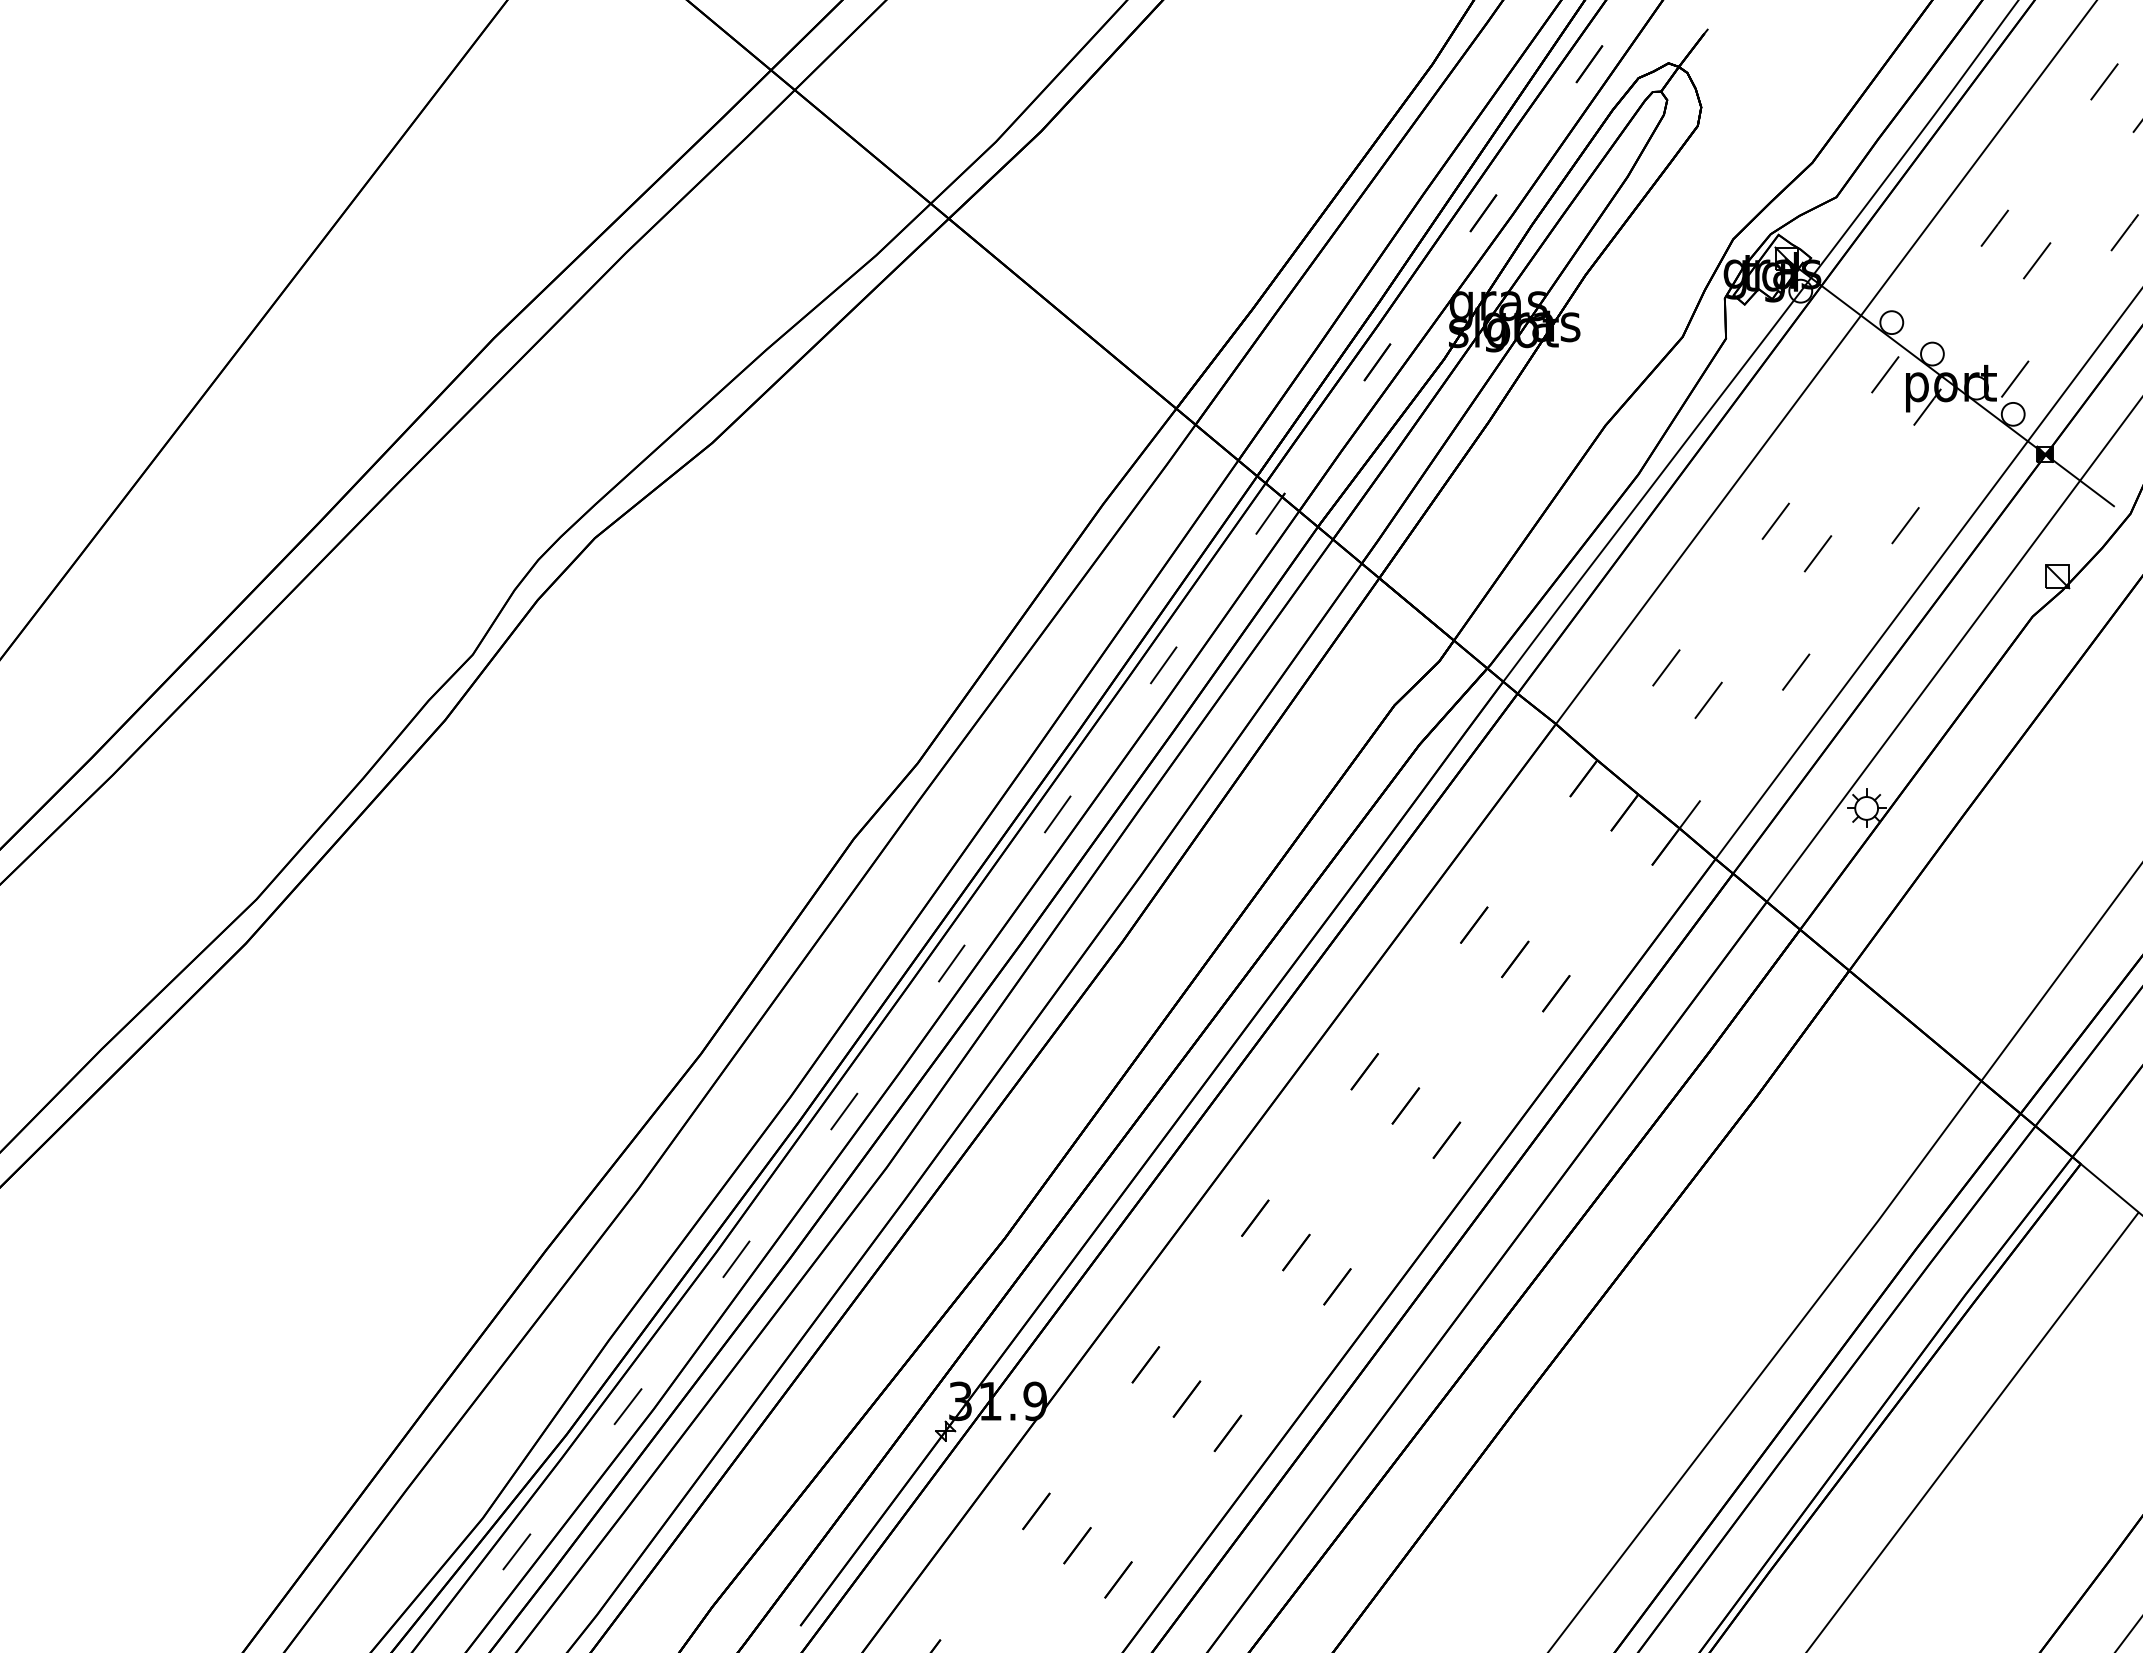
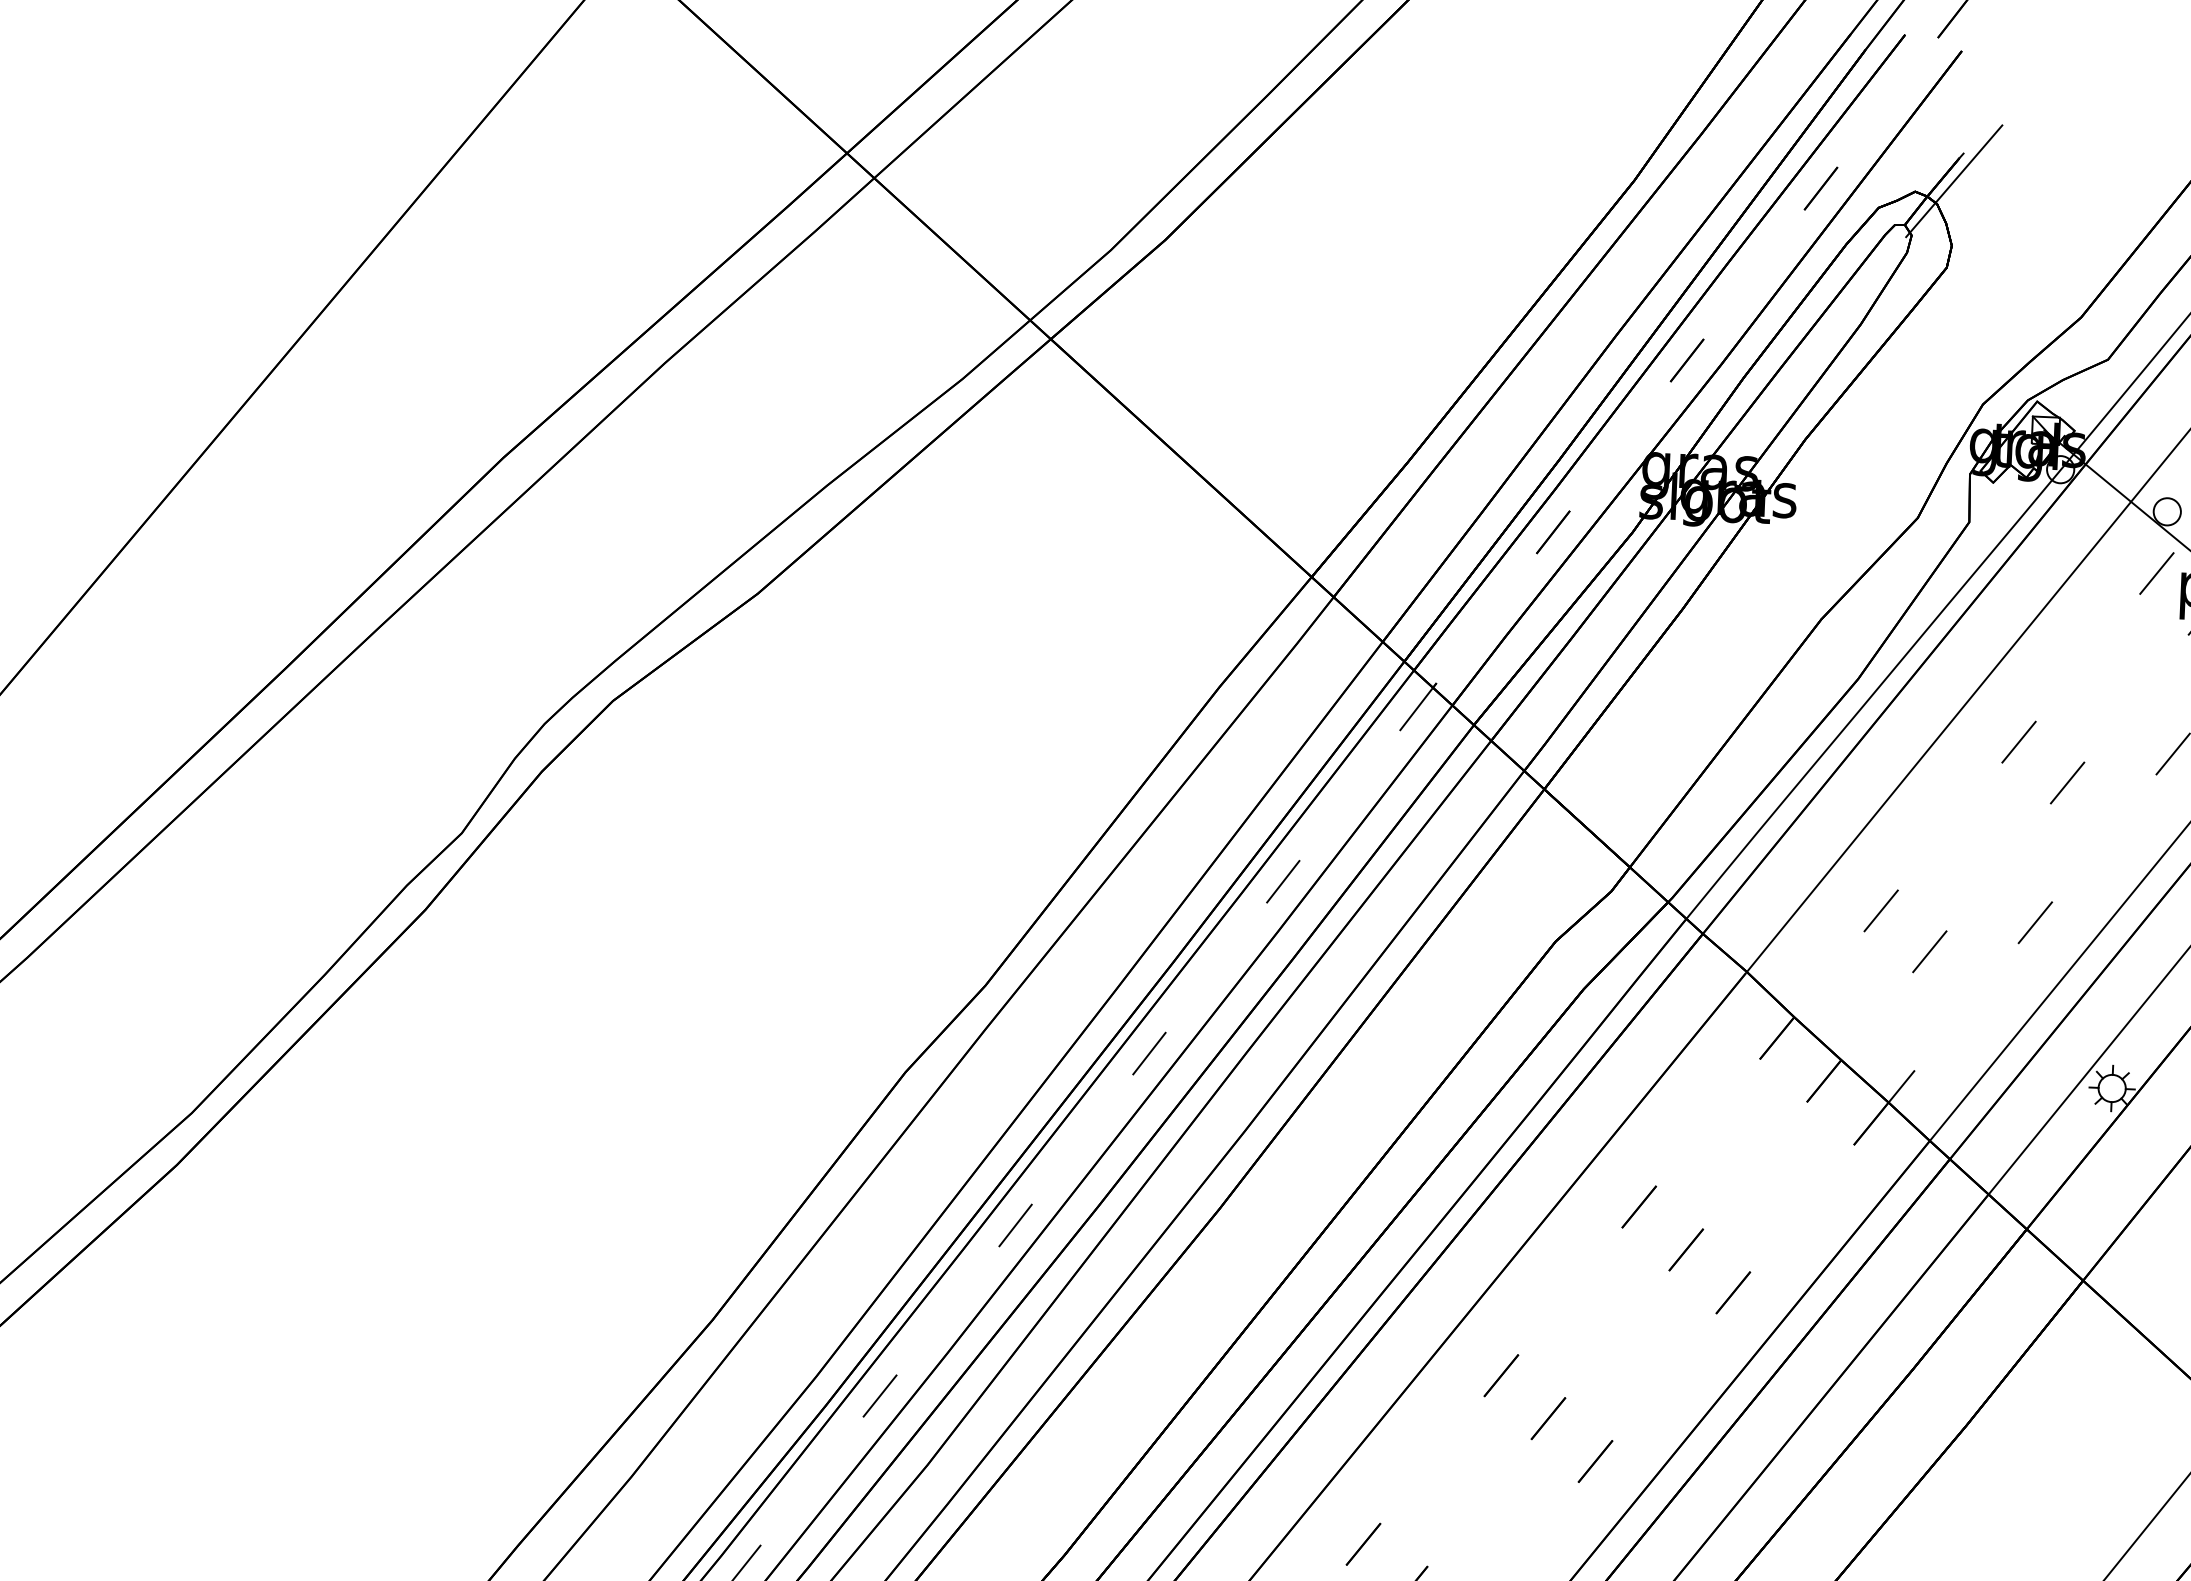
line: (1700, 52) -> (1953, 180), added

